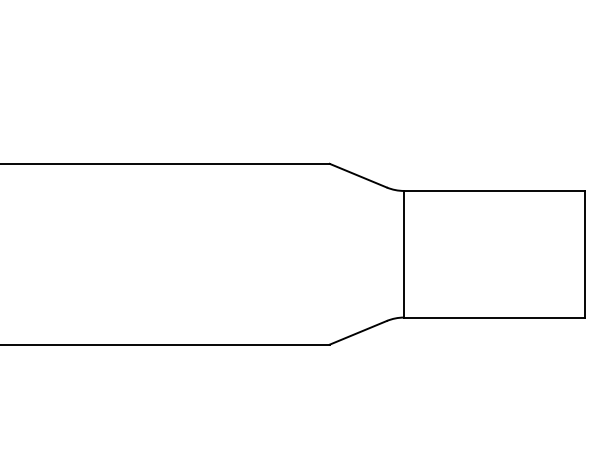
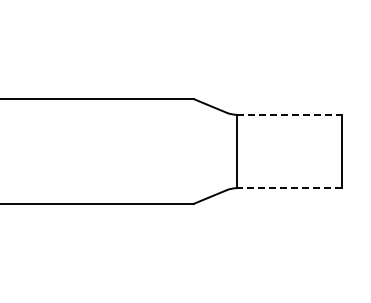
line: (494, 190) -> (289, 114), solid -> dashed
line: (493, 318) -> (288, 188), solid -> dashed

